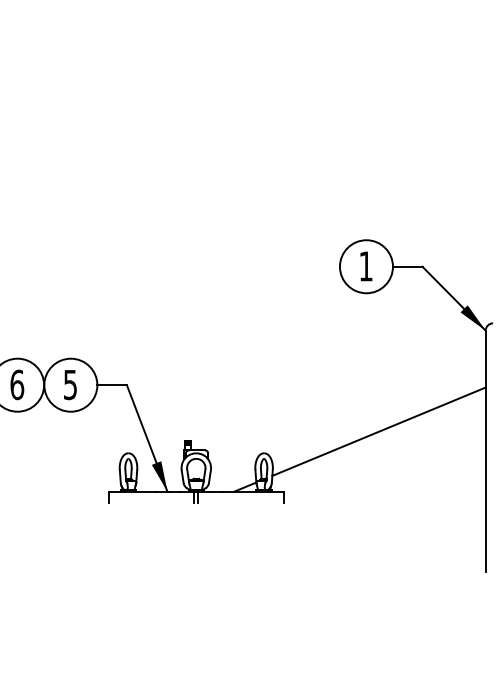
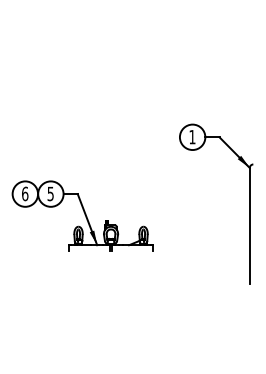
line: (378, 431) -> (198, 216), removed

